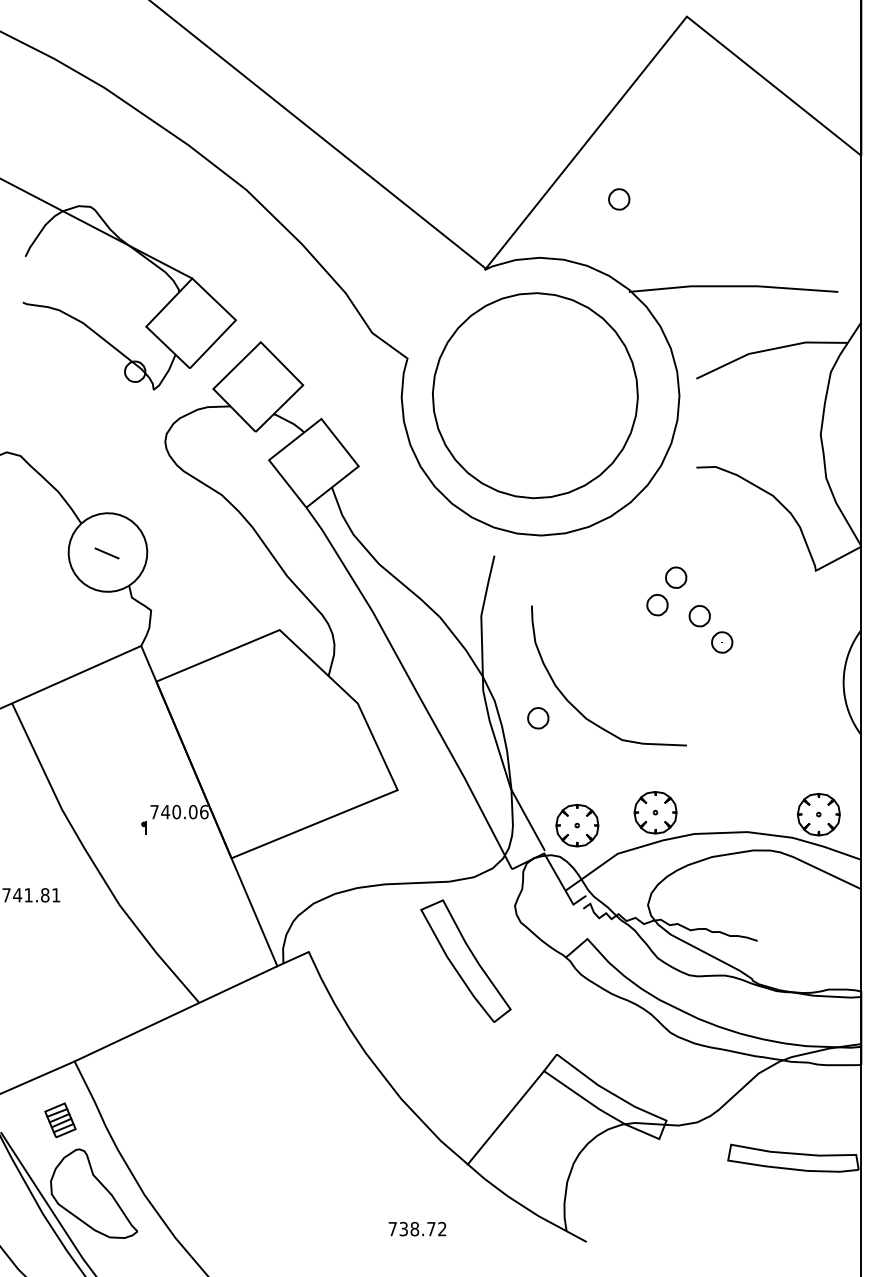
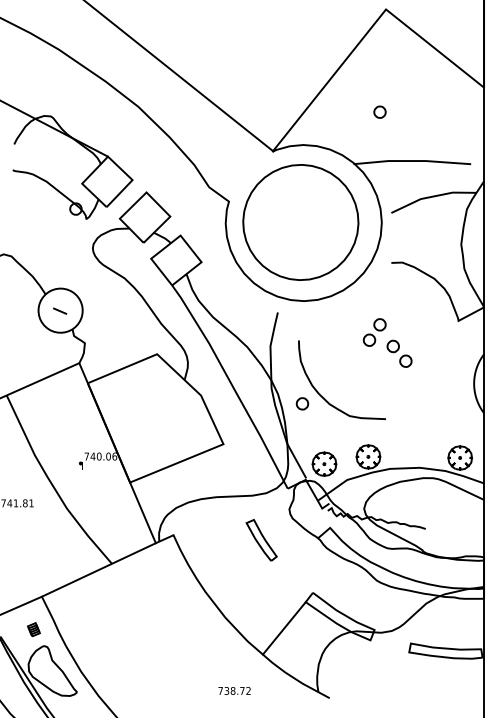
part: (618, 198) -> (379, 111), moved
part: (465, 961) -> (261, 540), size x0.6
part: (59, 1119) -> (33, 629), size x0.7

